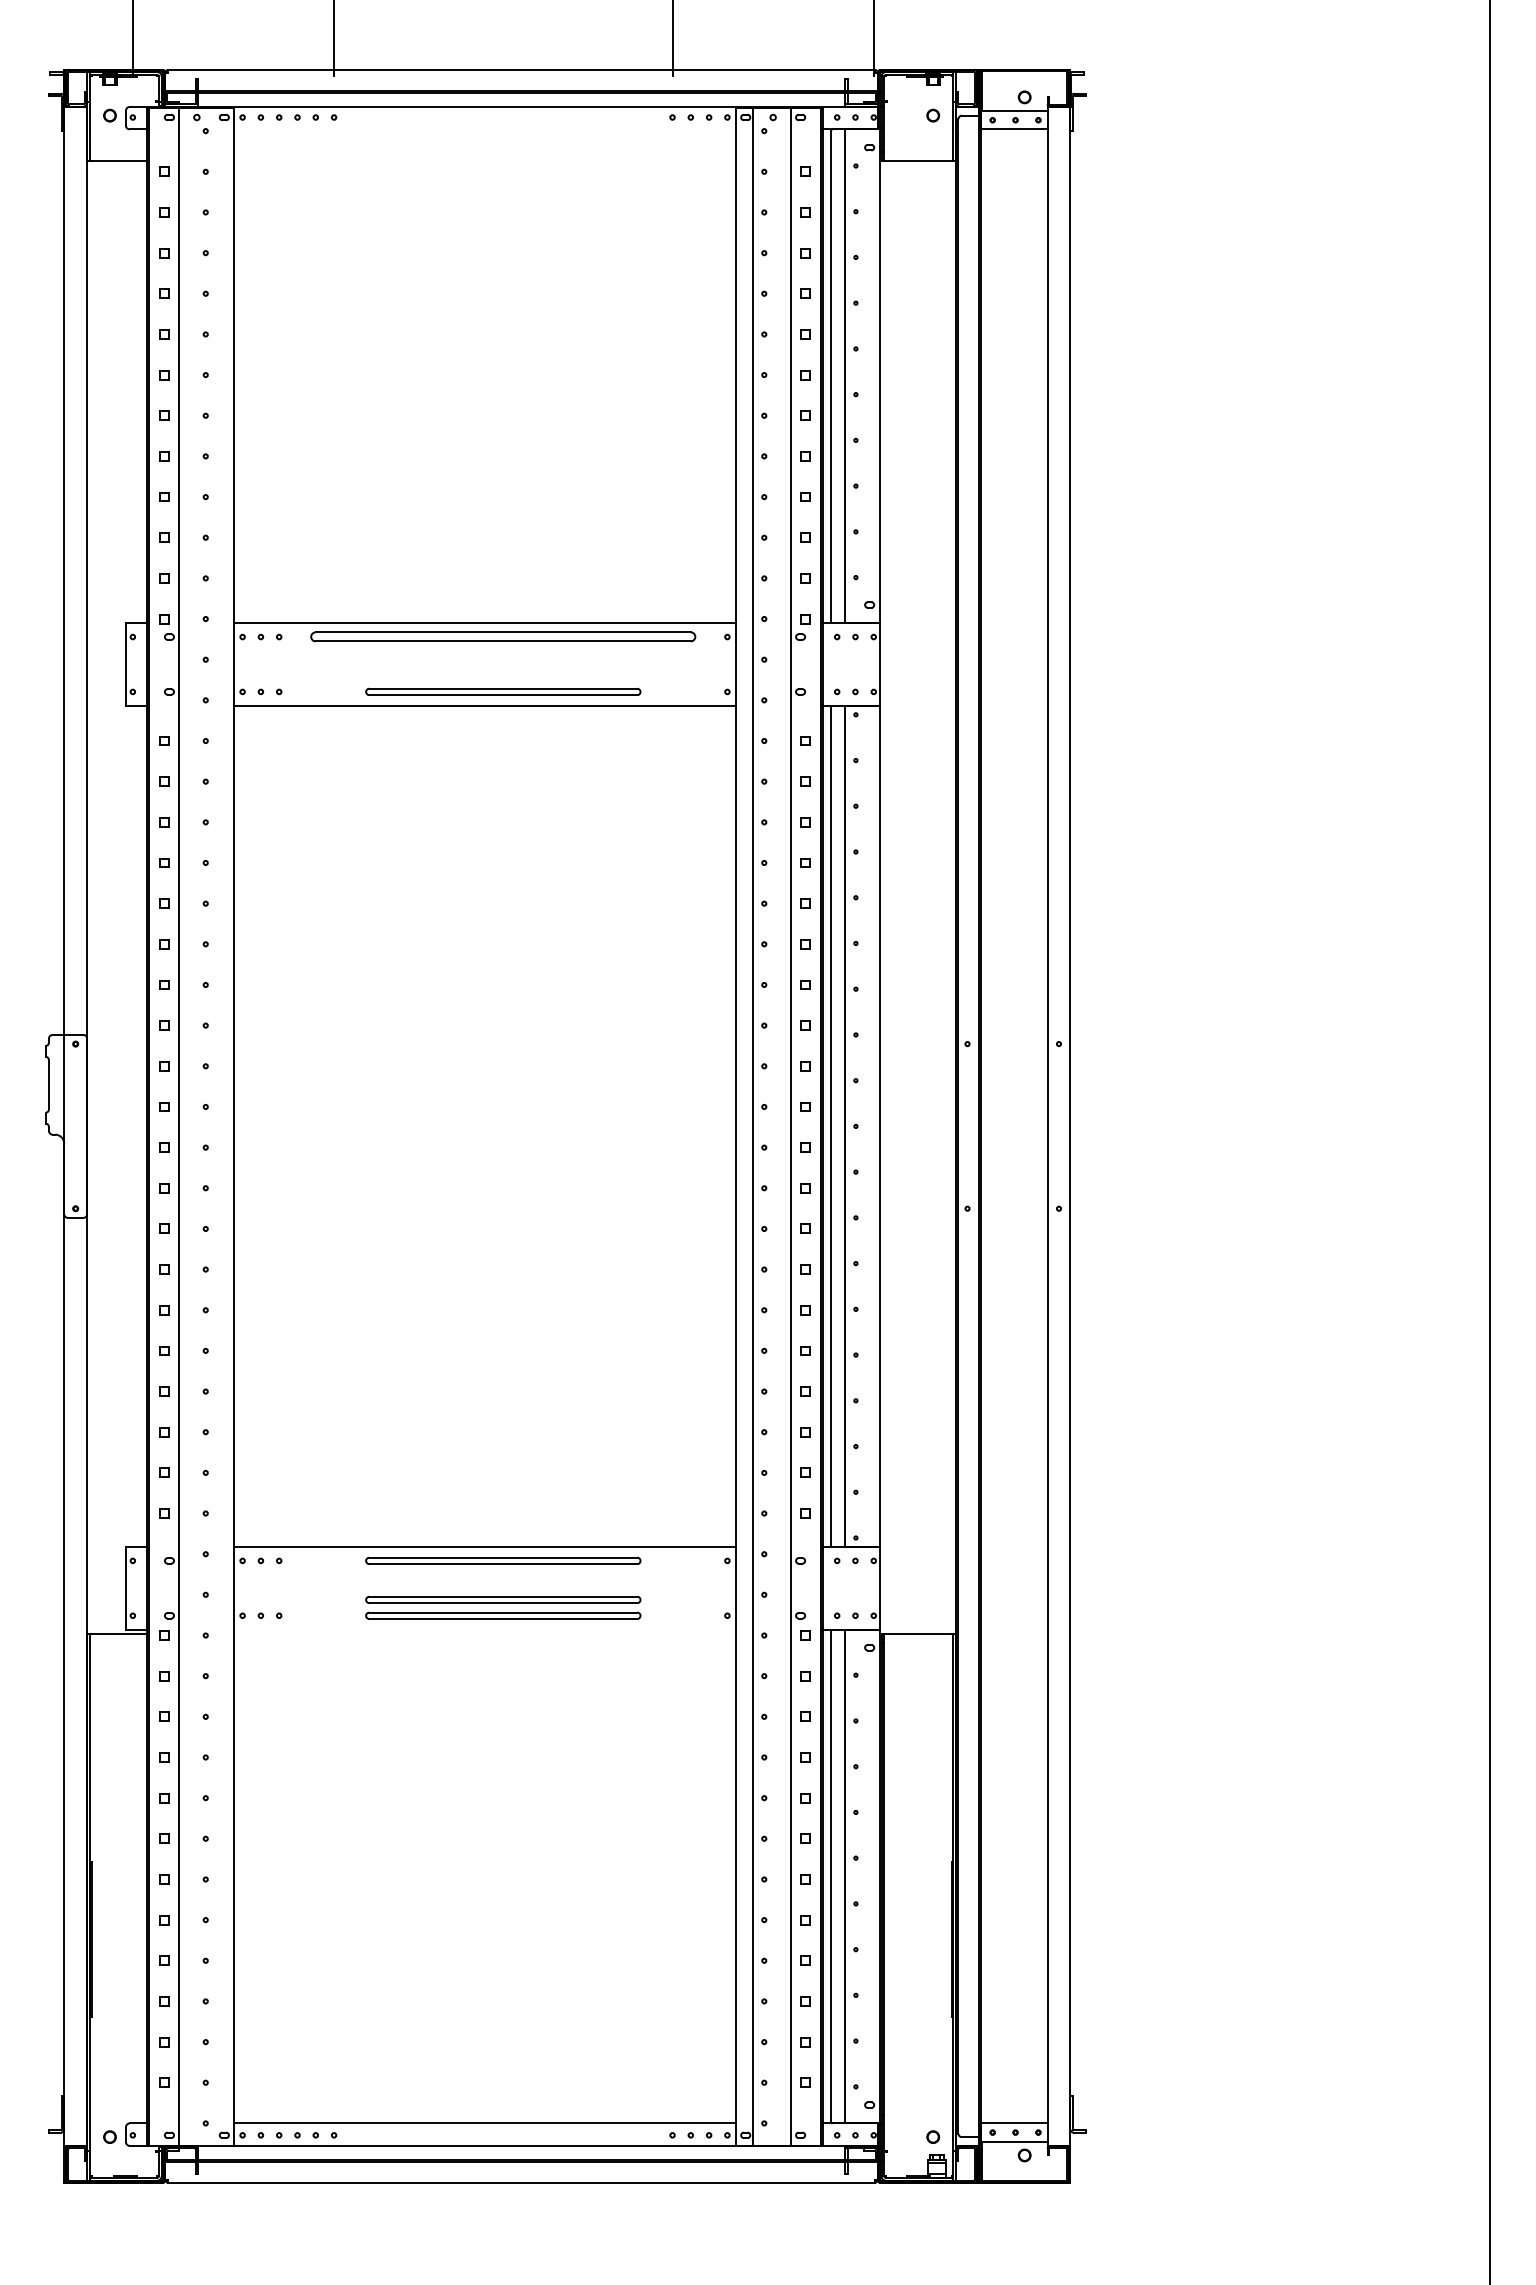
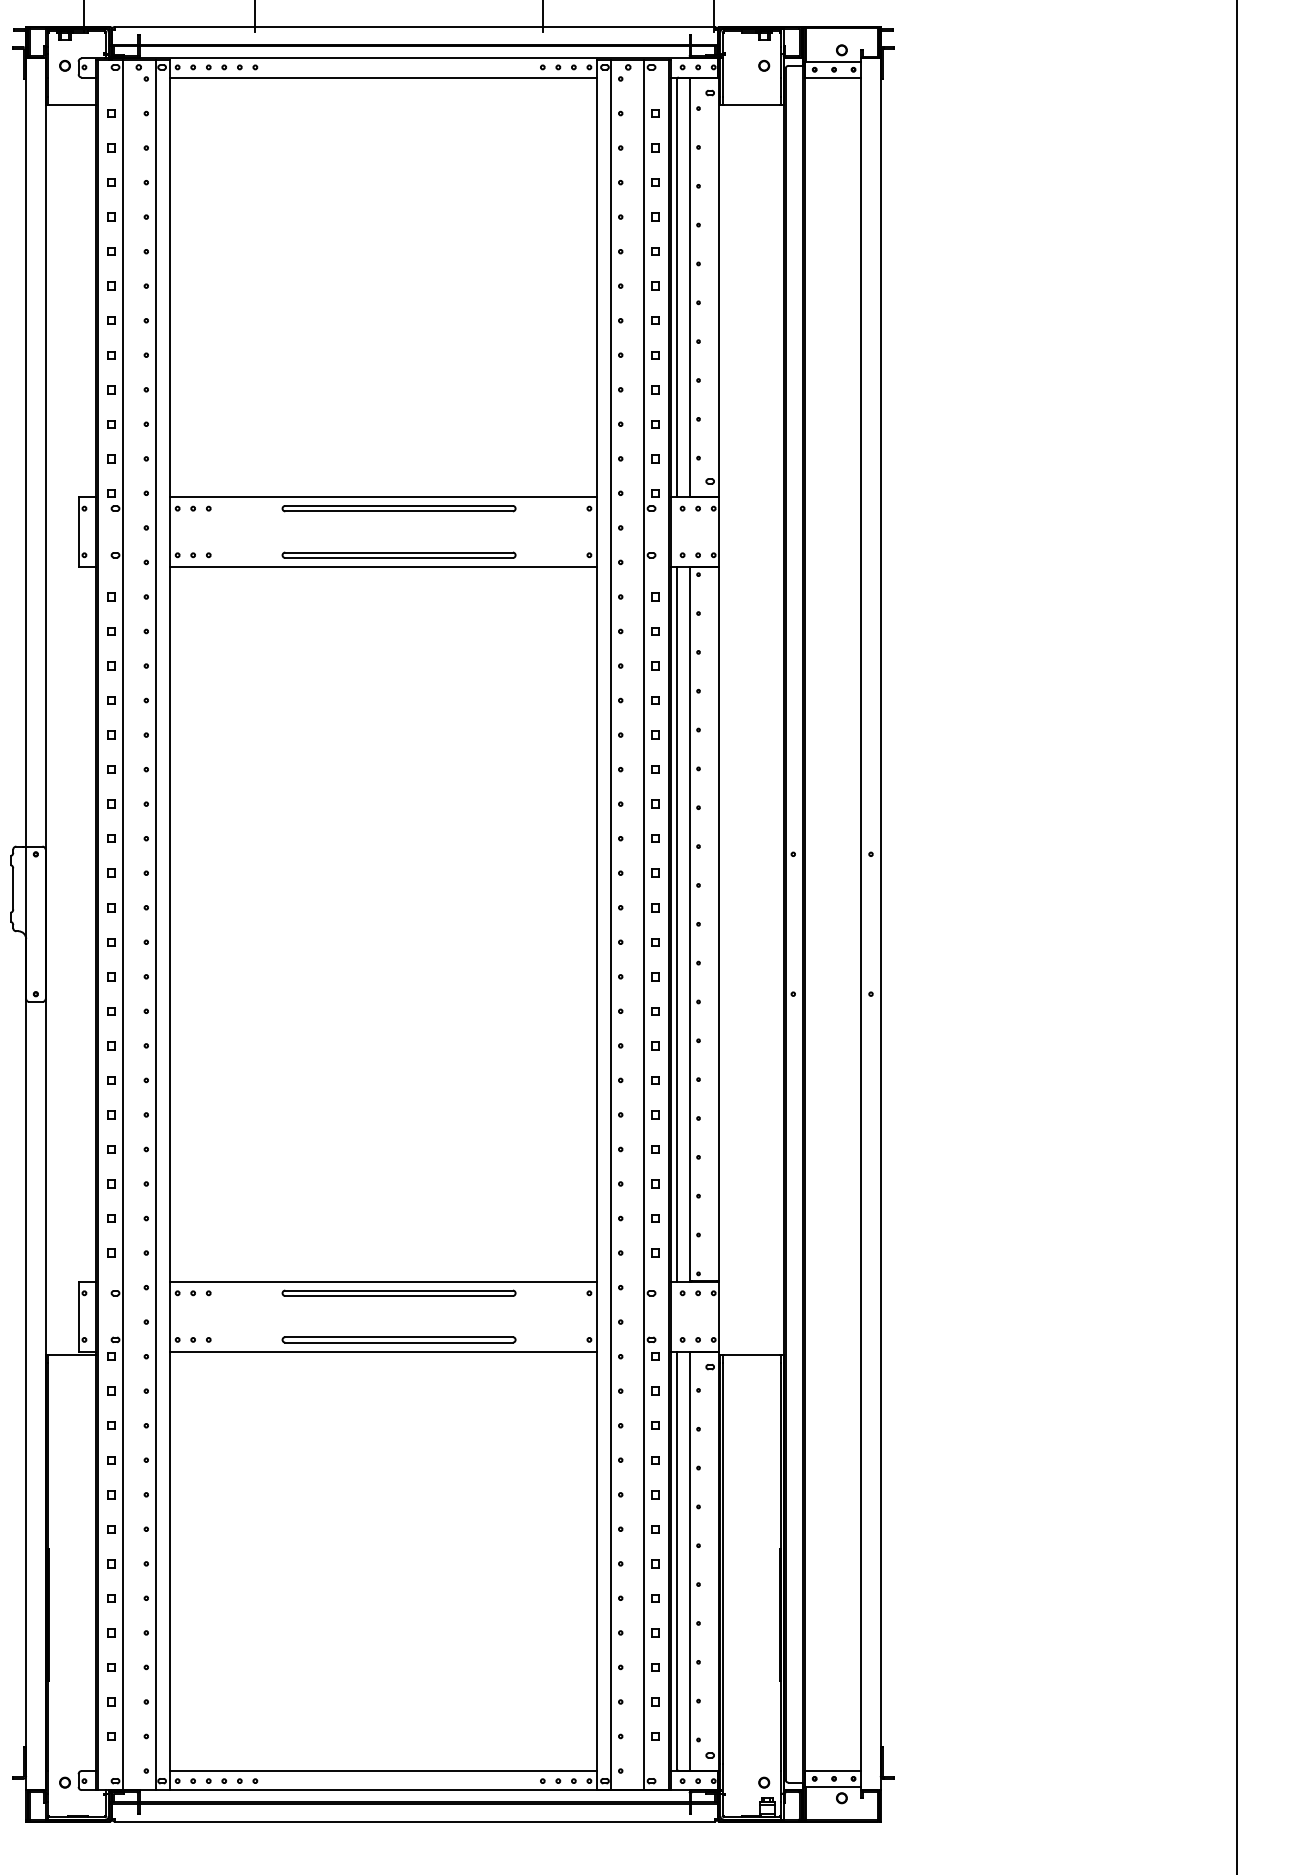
line: (484, 129) -> (383, 77), added
part: (503, 637) -> (399, 509), size x0.71
line: (216, 1127) -> (155, 925), added
part: (503, 1599) -> (399, 1326), removed
line: (484, 1629) -> (383, 1351), added

